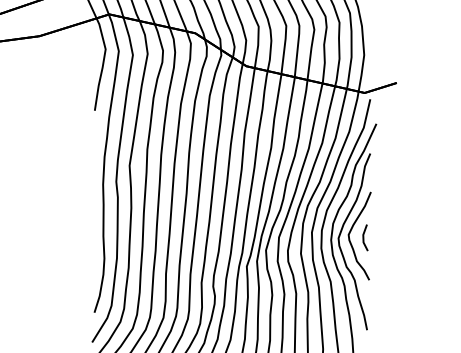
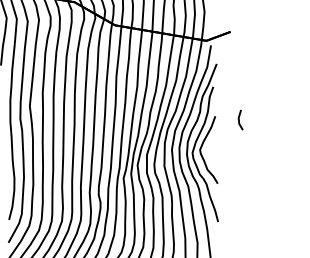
line: (364, 237) -> (239, 119), moved

